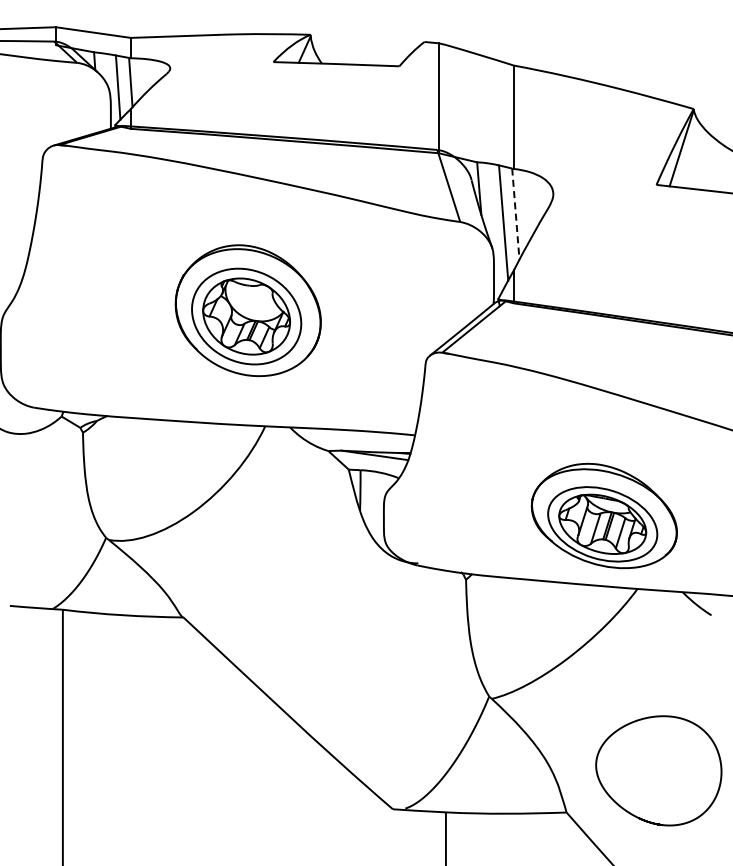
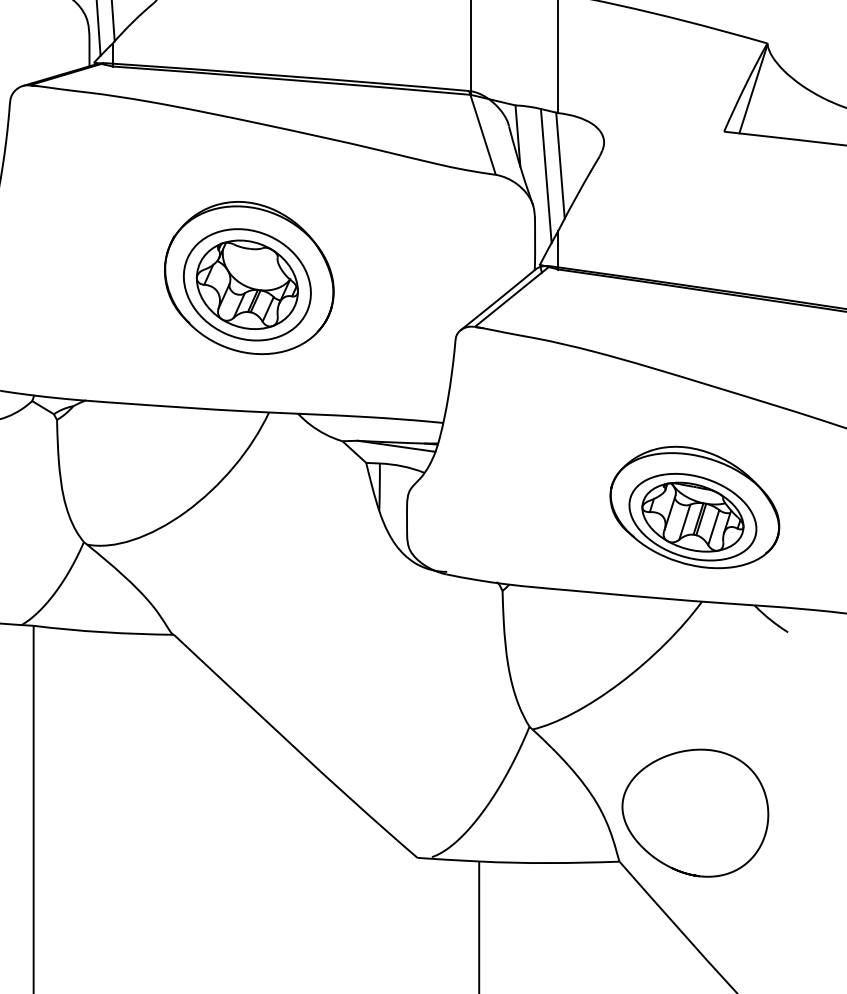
line: (515, 214) -> (560, 166), dashed -> solid
part: (603, 515) -> (693, 506), moved
curve: (636, 815) -> (669, 865), moved

